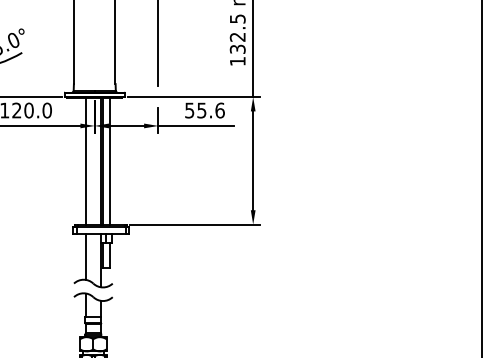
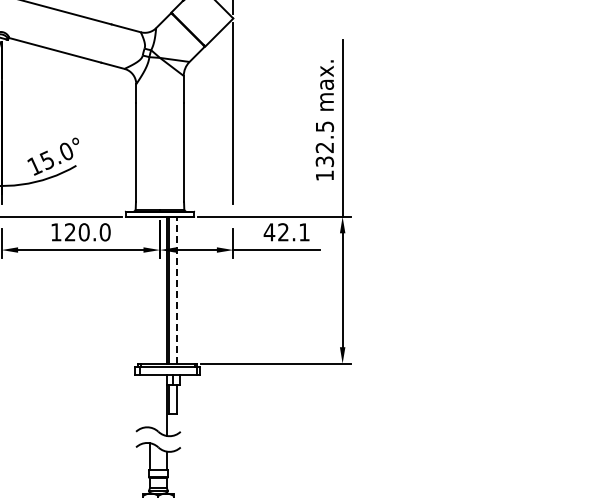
text: (204, 110) -> (286, 232), 55.6 -> 42.1
line: (86, 161) -> (150, 290), removed
line: (109, 161) -> (177, 290), solid -> dashed
line: (86, 256) -> (150, 400), removed

